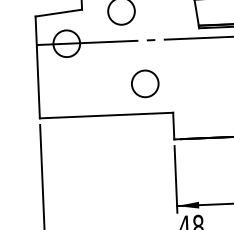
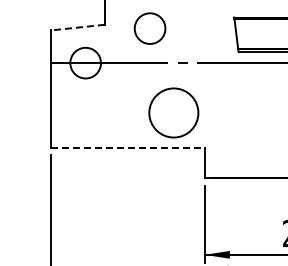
line: (59, 13) -> (78, 27), solid -> dashed
circle: (144, 83) -> (173, 112), size x1.6
line: (106, 115) -> (127, 147), solid -> dashed

